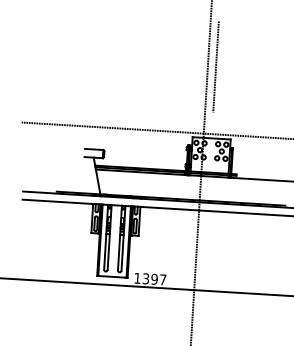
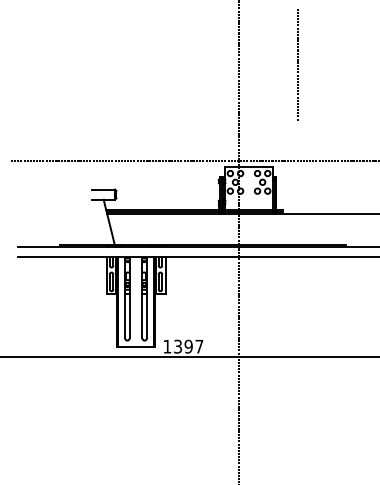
line: (215, 65) -> (297, 63), moved

